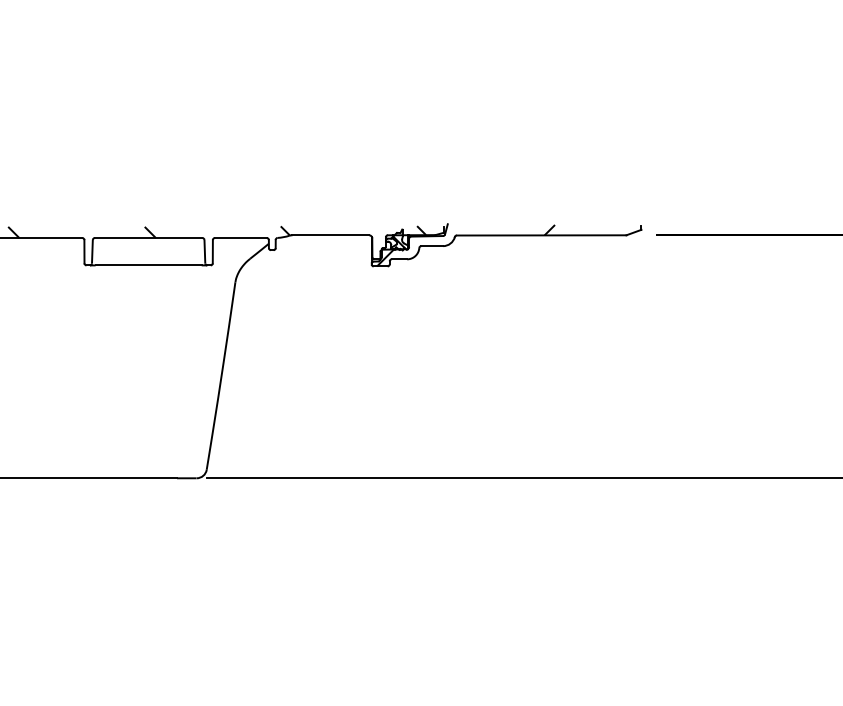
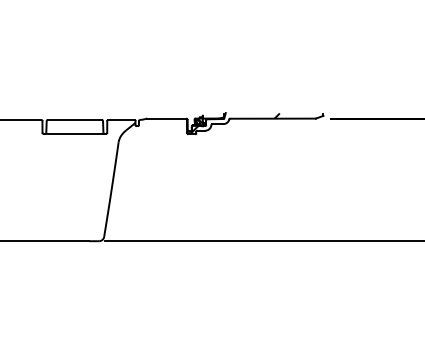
hatch: (217, 233) -> (109, 117), removed

